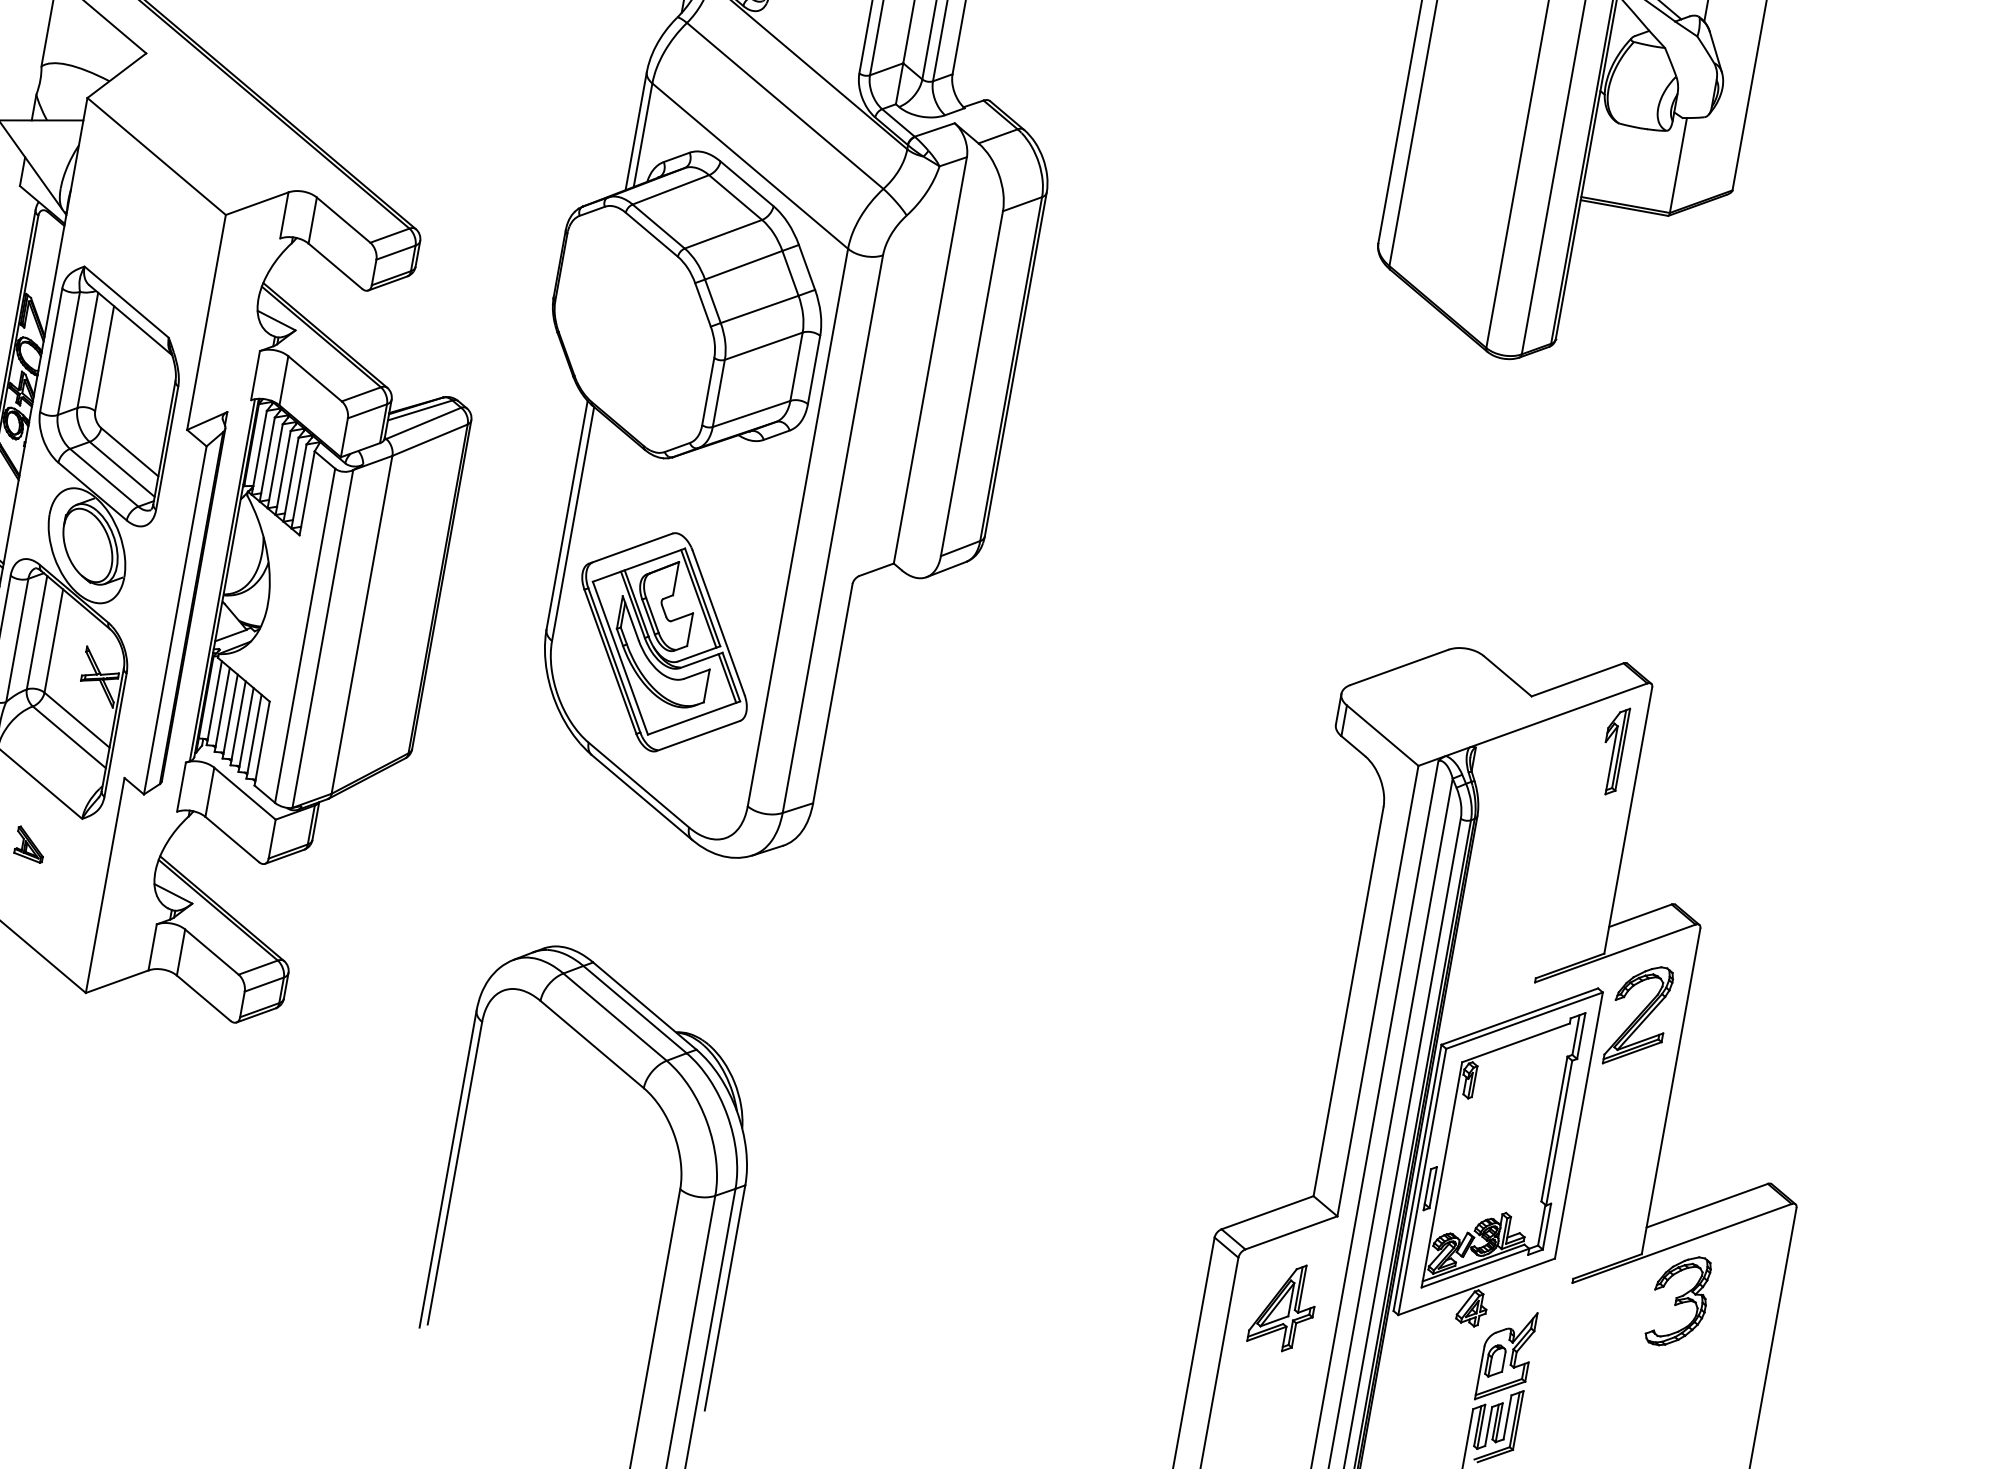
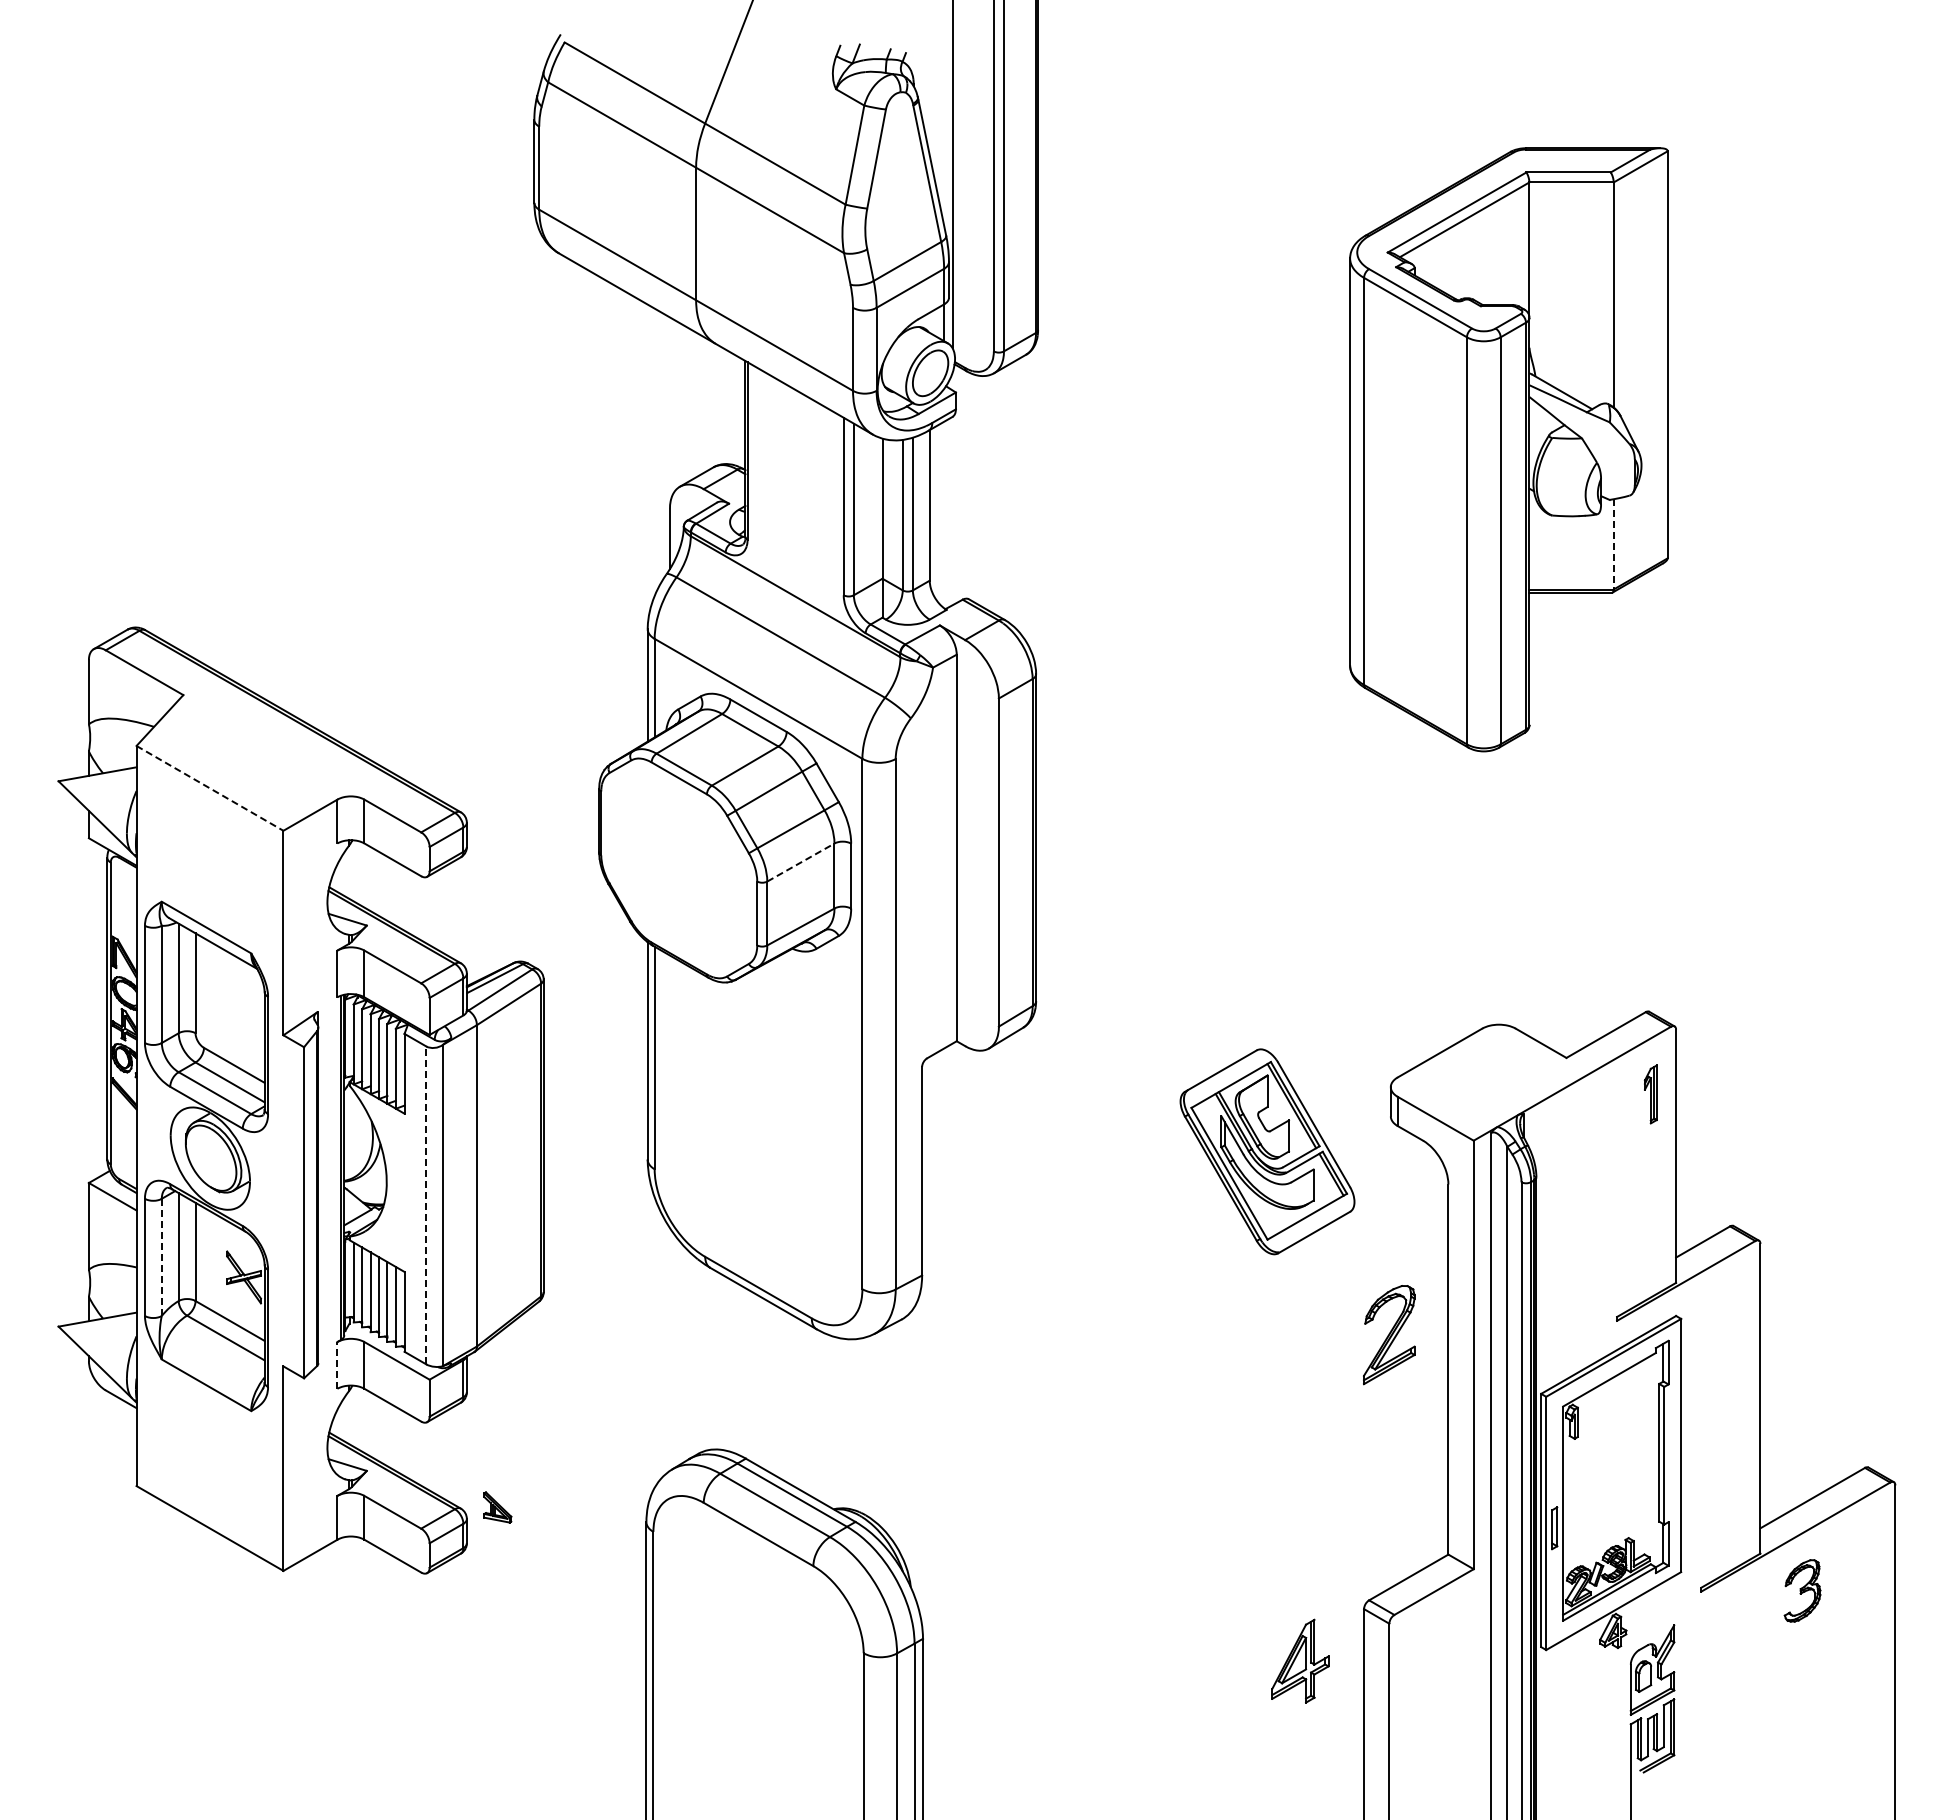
line: (157, 156) -> (210, 788), solid -> dashed
line: (1678, 165) -> (1613, 544), solid -> dashed
line: (763, 346) -> (800, 862), solid -> dashed
line: (305, 635) -> (426, 1205), solid -> dashed
line: (16, 640) -> (161, 1257), solid -> dashed
part: (664, 641) -> (1267, 1151), moved
part: (1613, 750) -> (1650, 1094), size x0.7
line: (181, 786) -> (337, 1364), solid -> dashed
part: (30, 844) -> (497, 1507), moved
part: (1638, 1016) -> (1389, 1335), moved
part: (1679, 1300) -> (1802, 1590), size x0.7
part: (1284, 1305) -> (1300, 1660), moved

